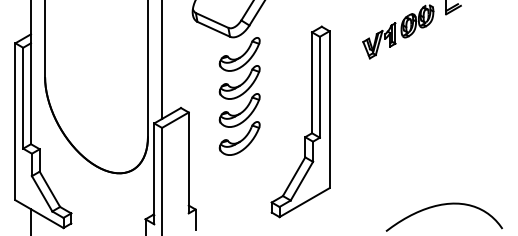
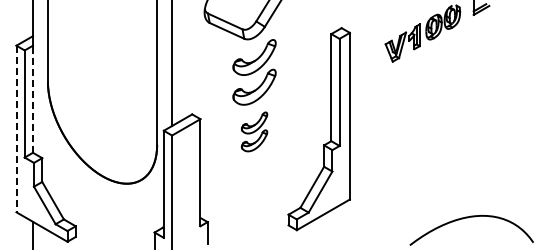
line: (30, 93) -> (32, 99), solid -> dashed
line: (15, 122) -> (16, 129), solid -> dashed
part: (239, 124) -> (254, 131), size x0.6

